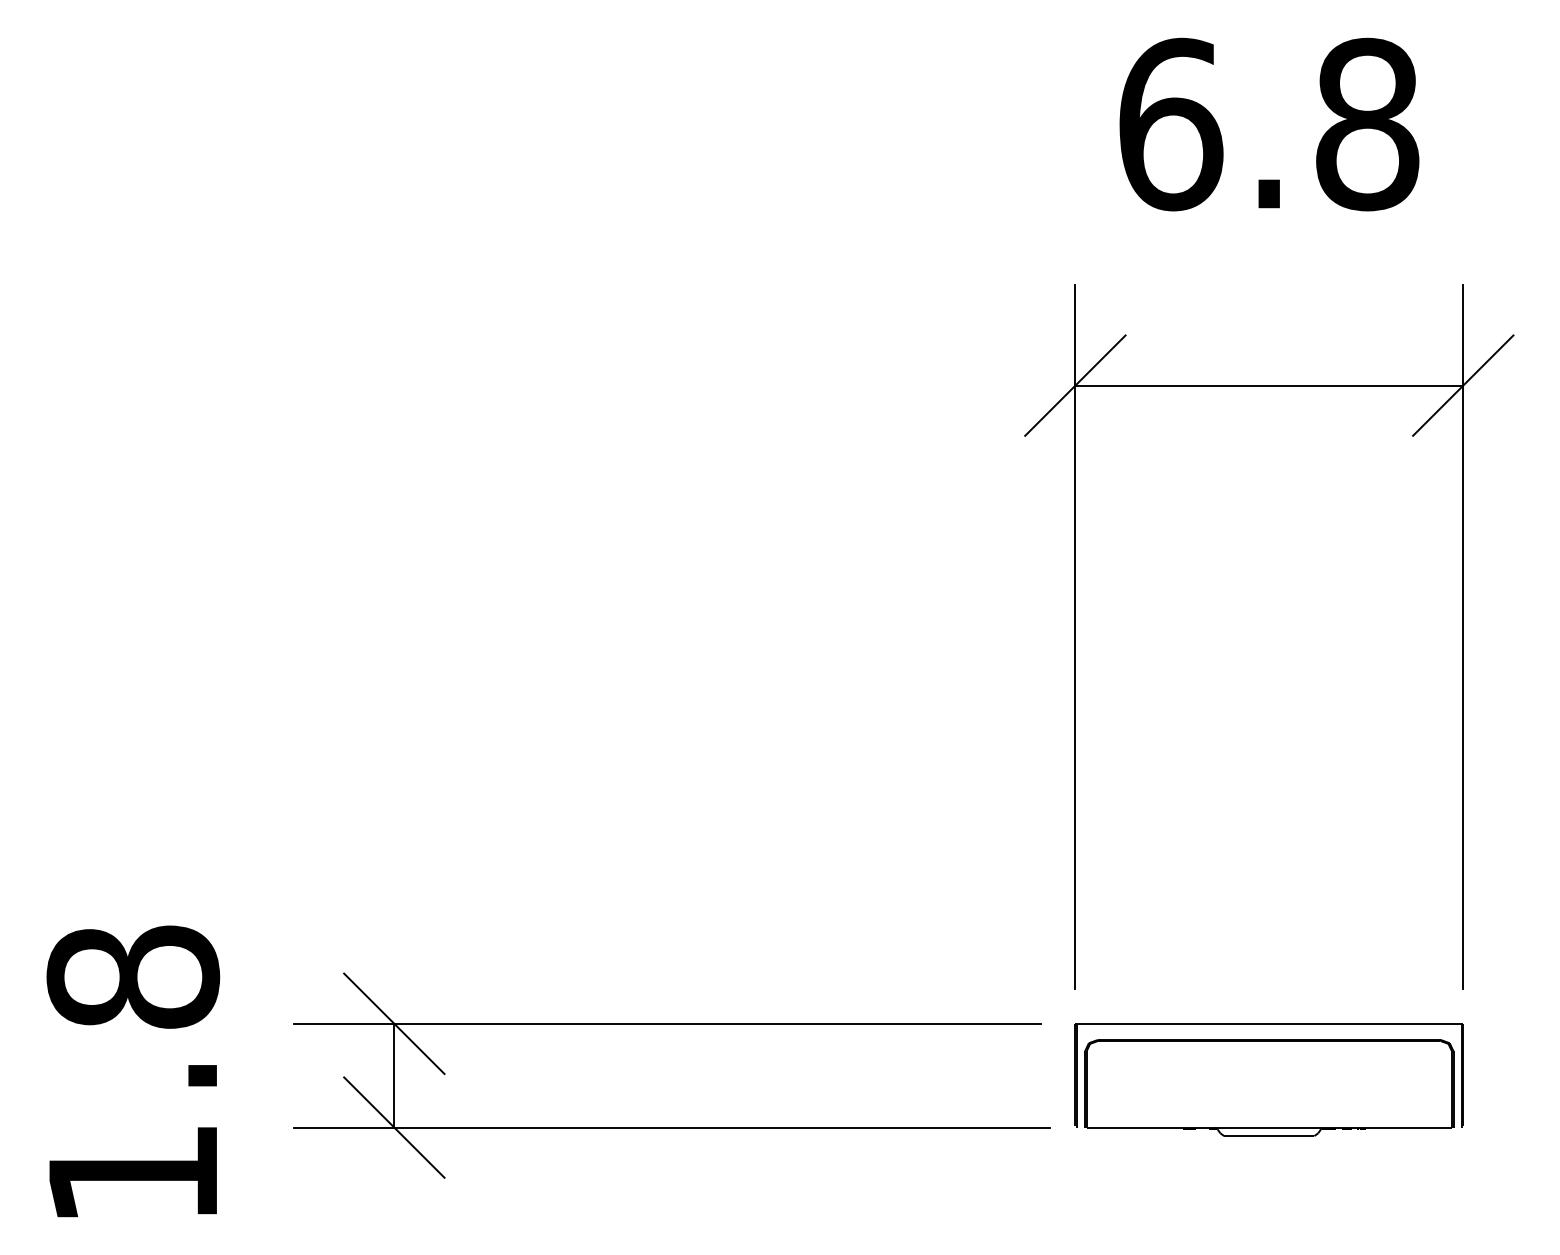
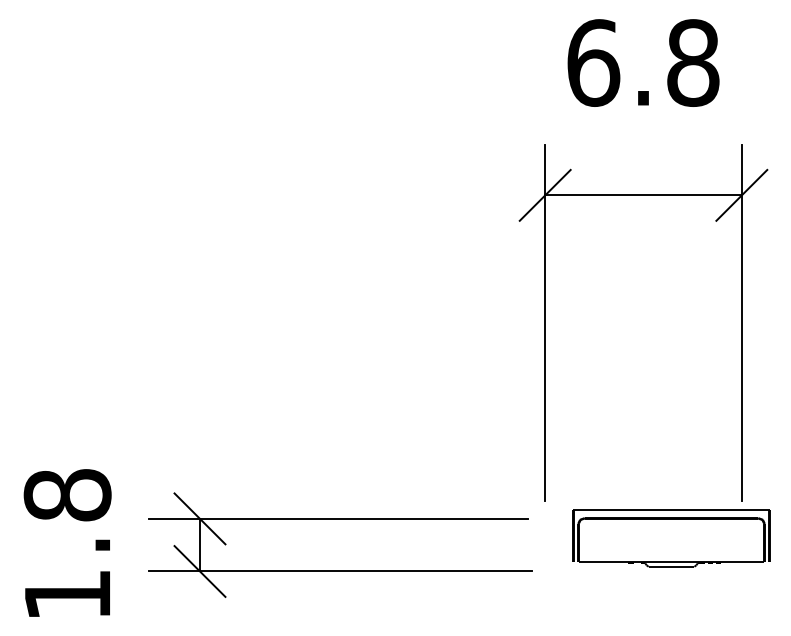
part: (1269, 1080) -> (671, 538), moved

